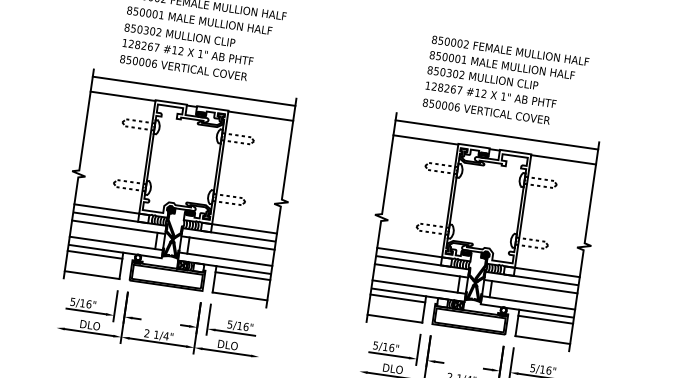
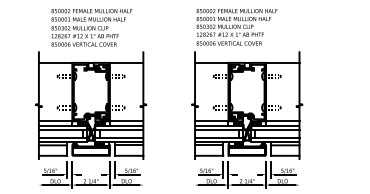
text: (504, 82) -> (236, 27), moved
line: (192, 91) -> (90, 55), removed
line: (497, 134) -> (247, 55), removed

